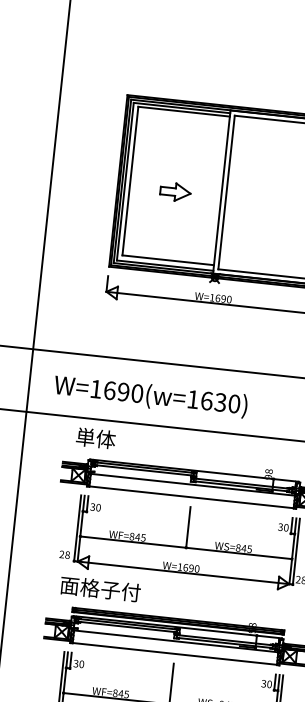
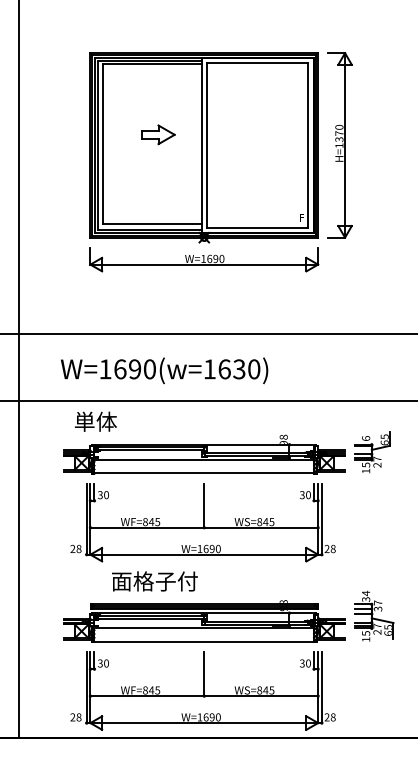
part: (175, 191) -> (158, 134), moved
text: (150, 396) -> (164, 370), moved
text: (100, 589) -> (154, 581), moved

